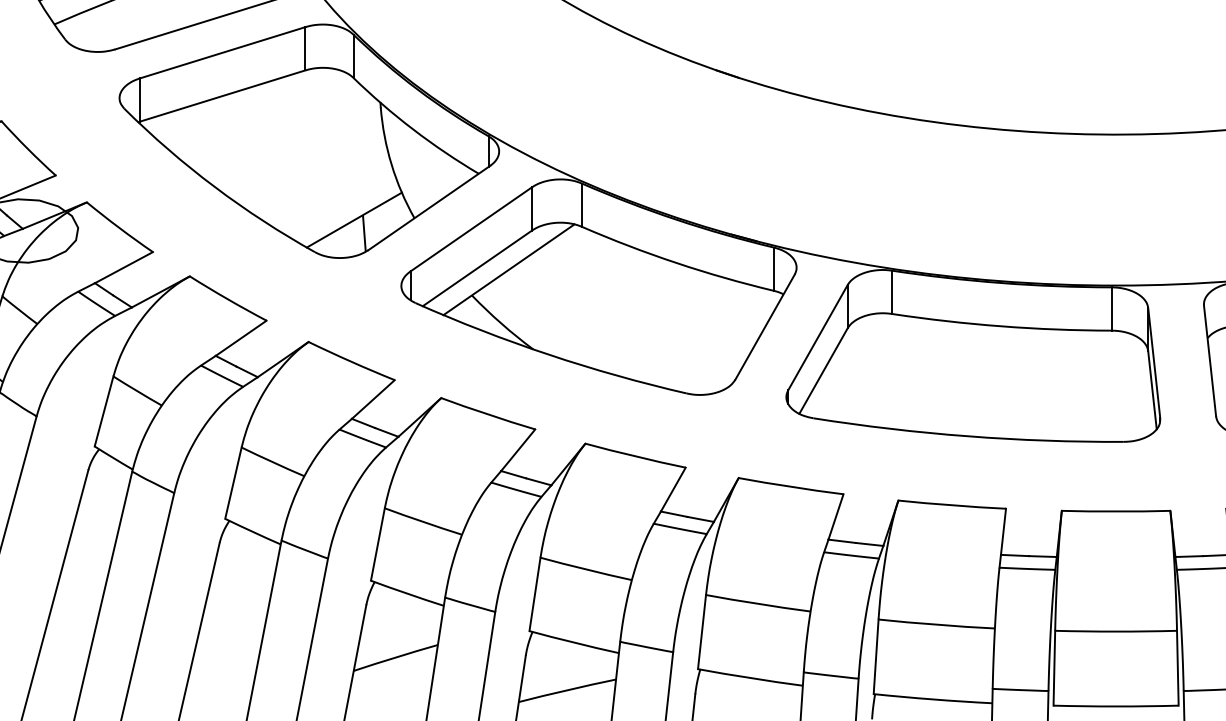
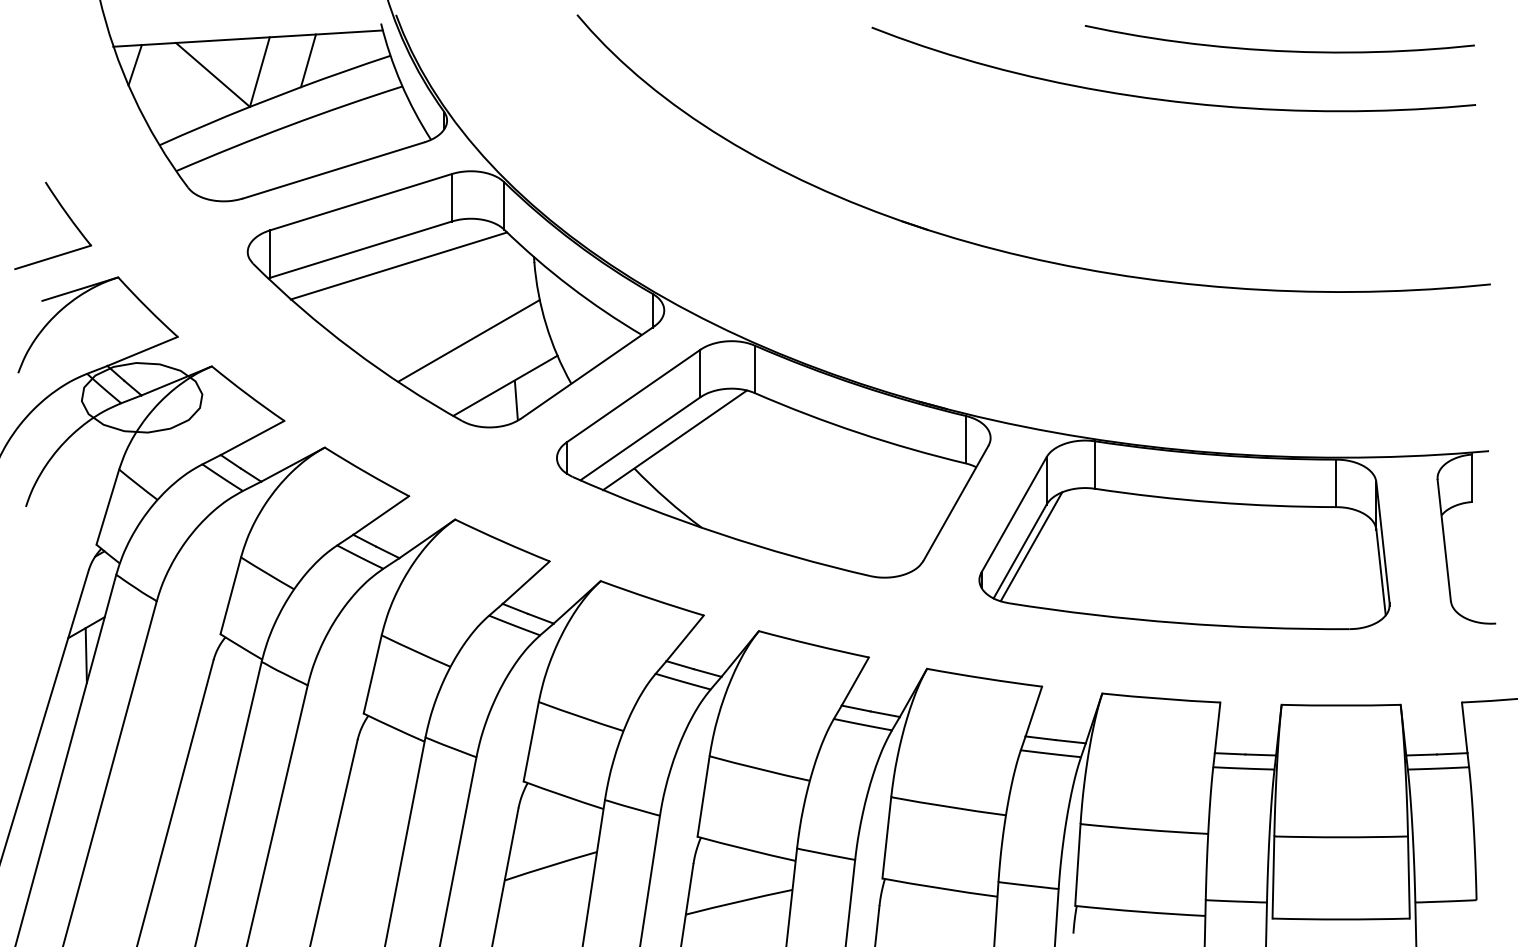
line: (256, 110) -> (398, 265), added
line: (320, 178) -> (468, 340), added
line: (833, 366) -> (1031, 546), added

